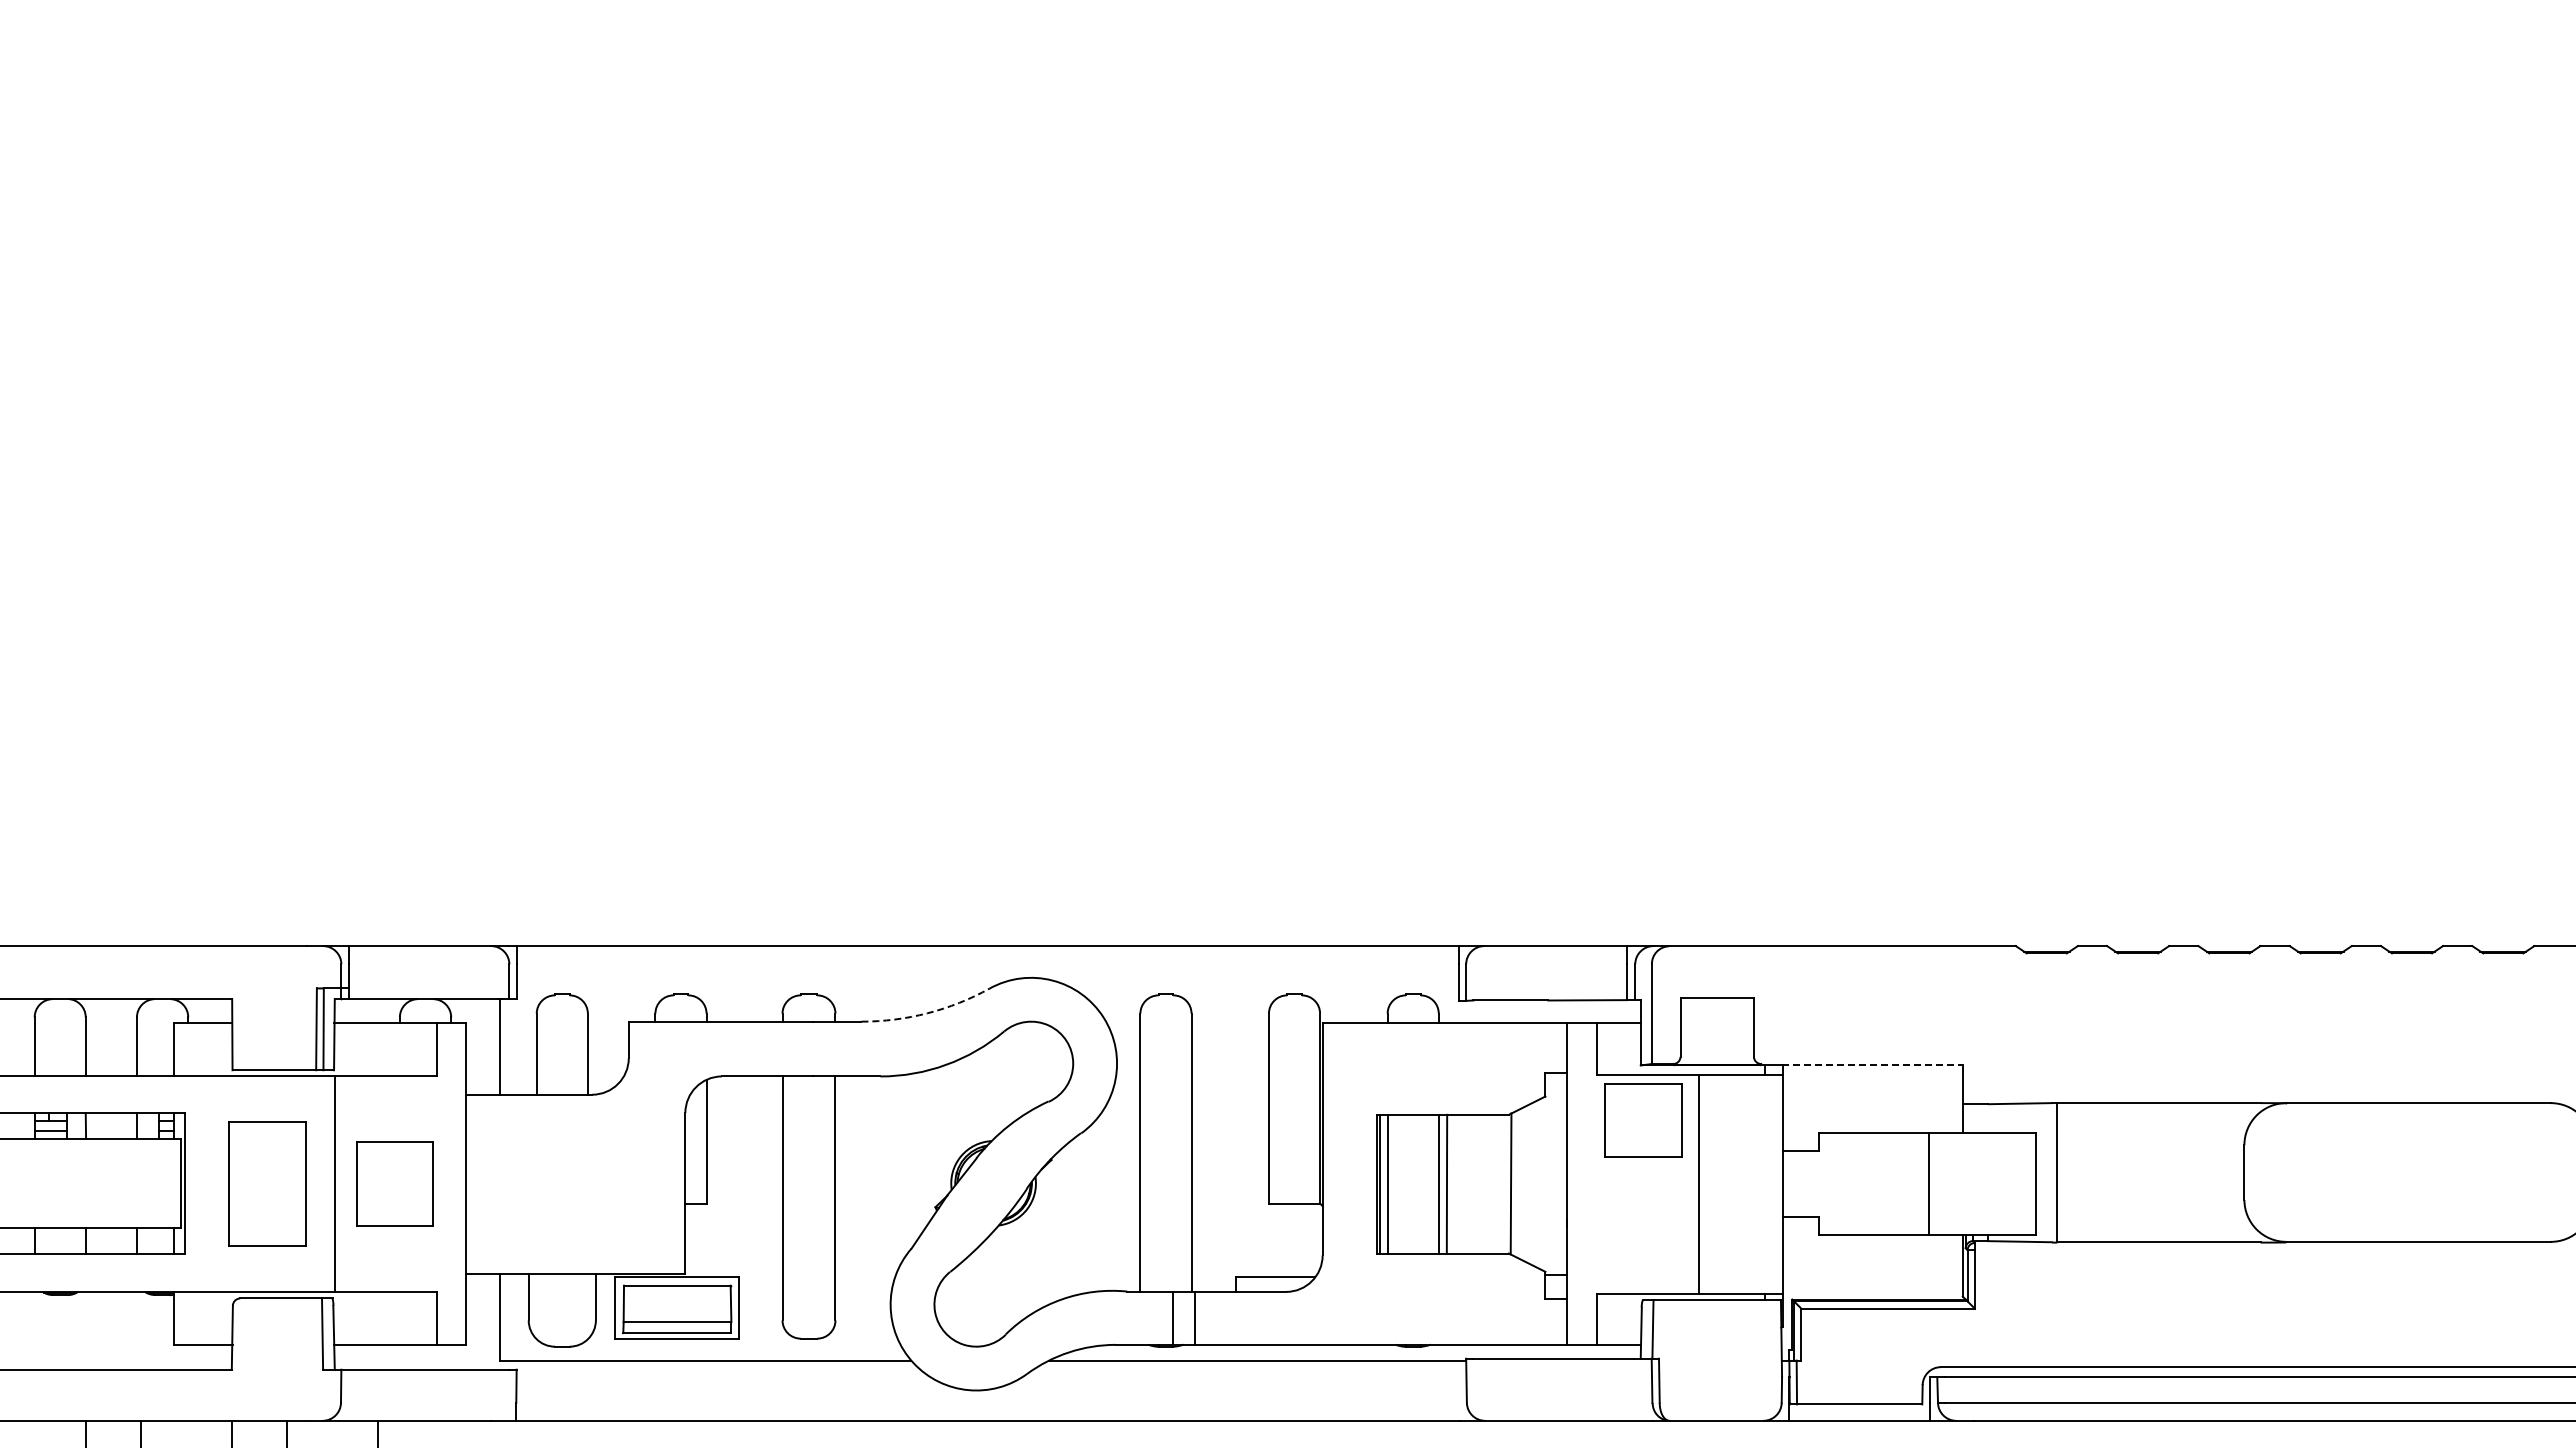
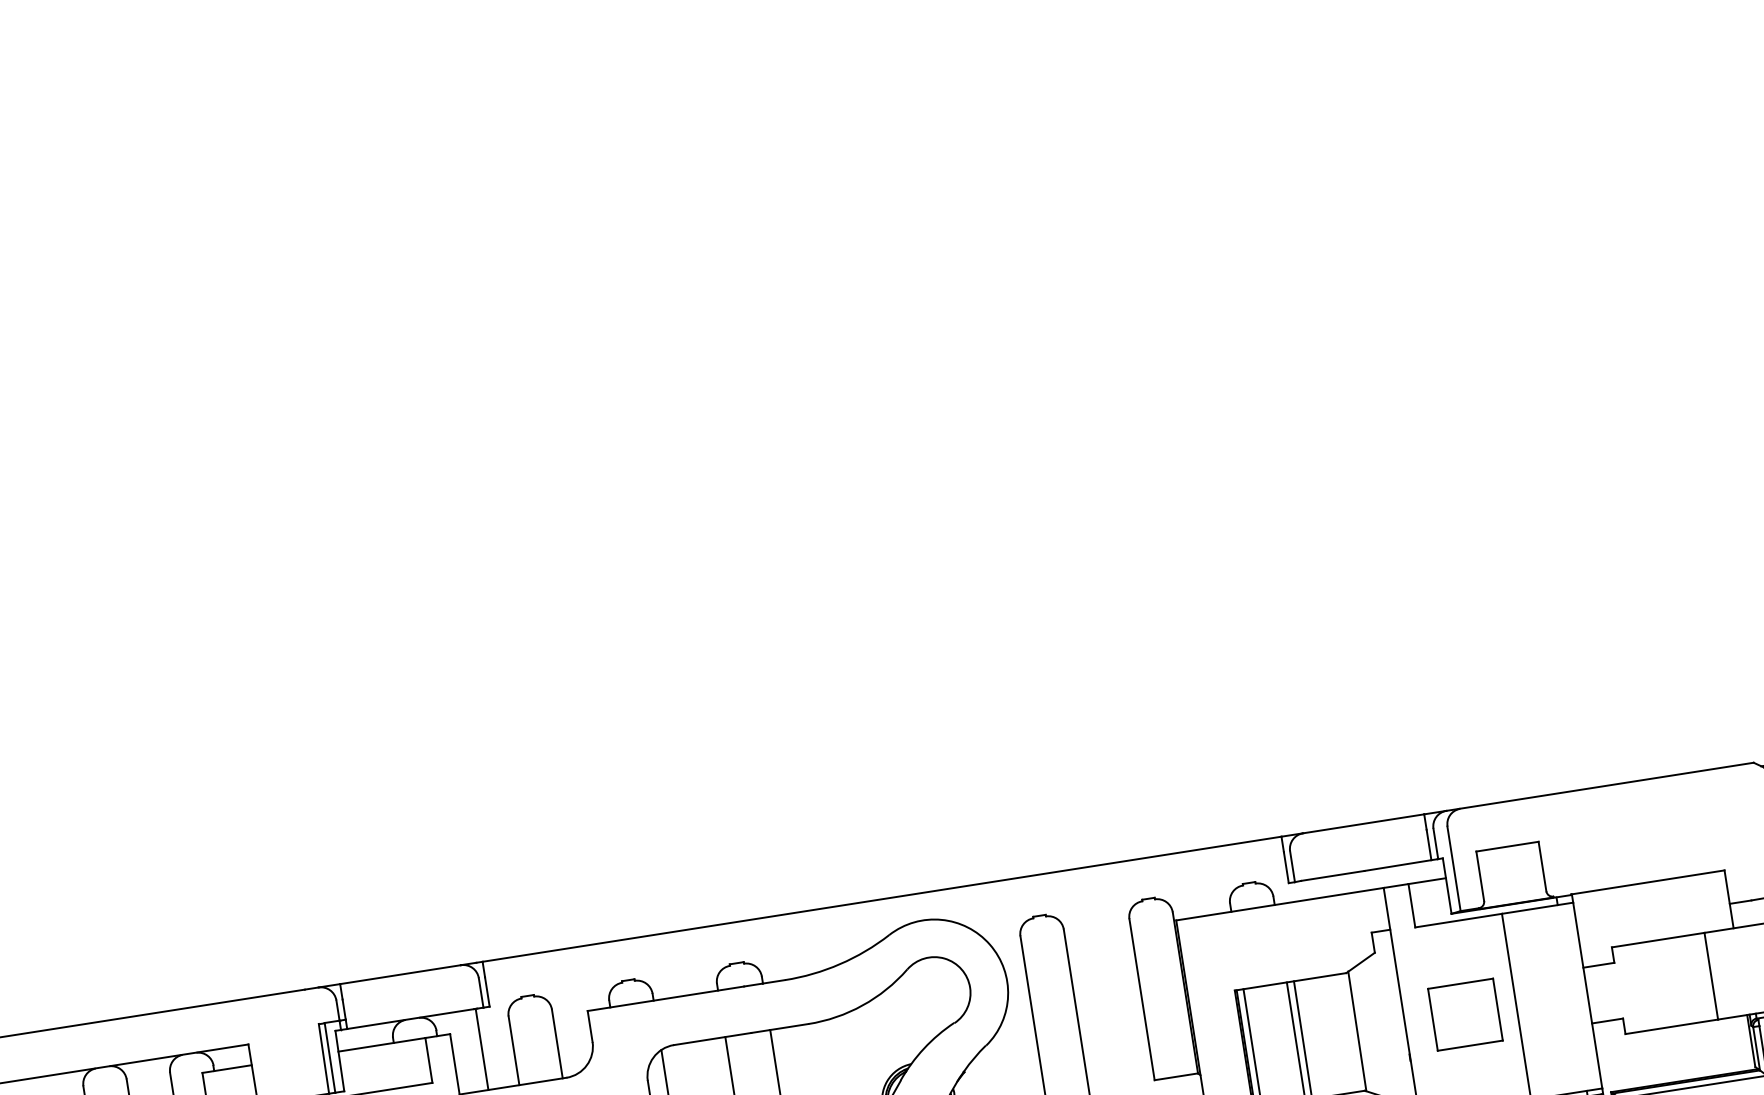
arc: (927, 1013) -> (839, 964), dashed -> solid
line: (1872, 1064) -> (1647, 882), dashed -> solid
part: (1643, 1120) -> (1465, 1015), moved

